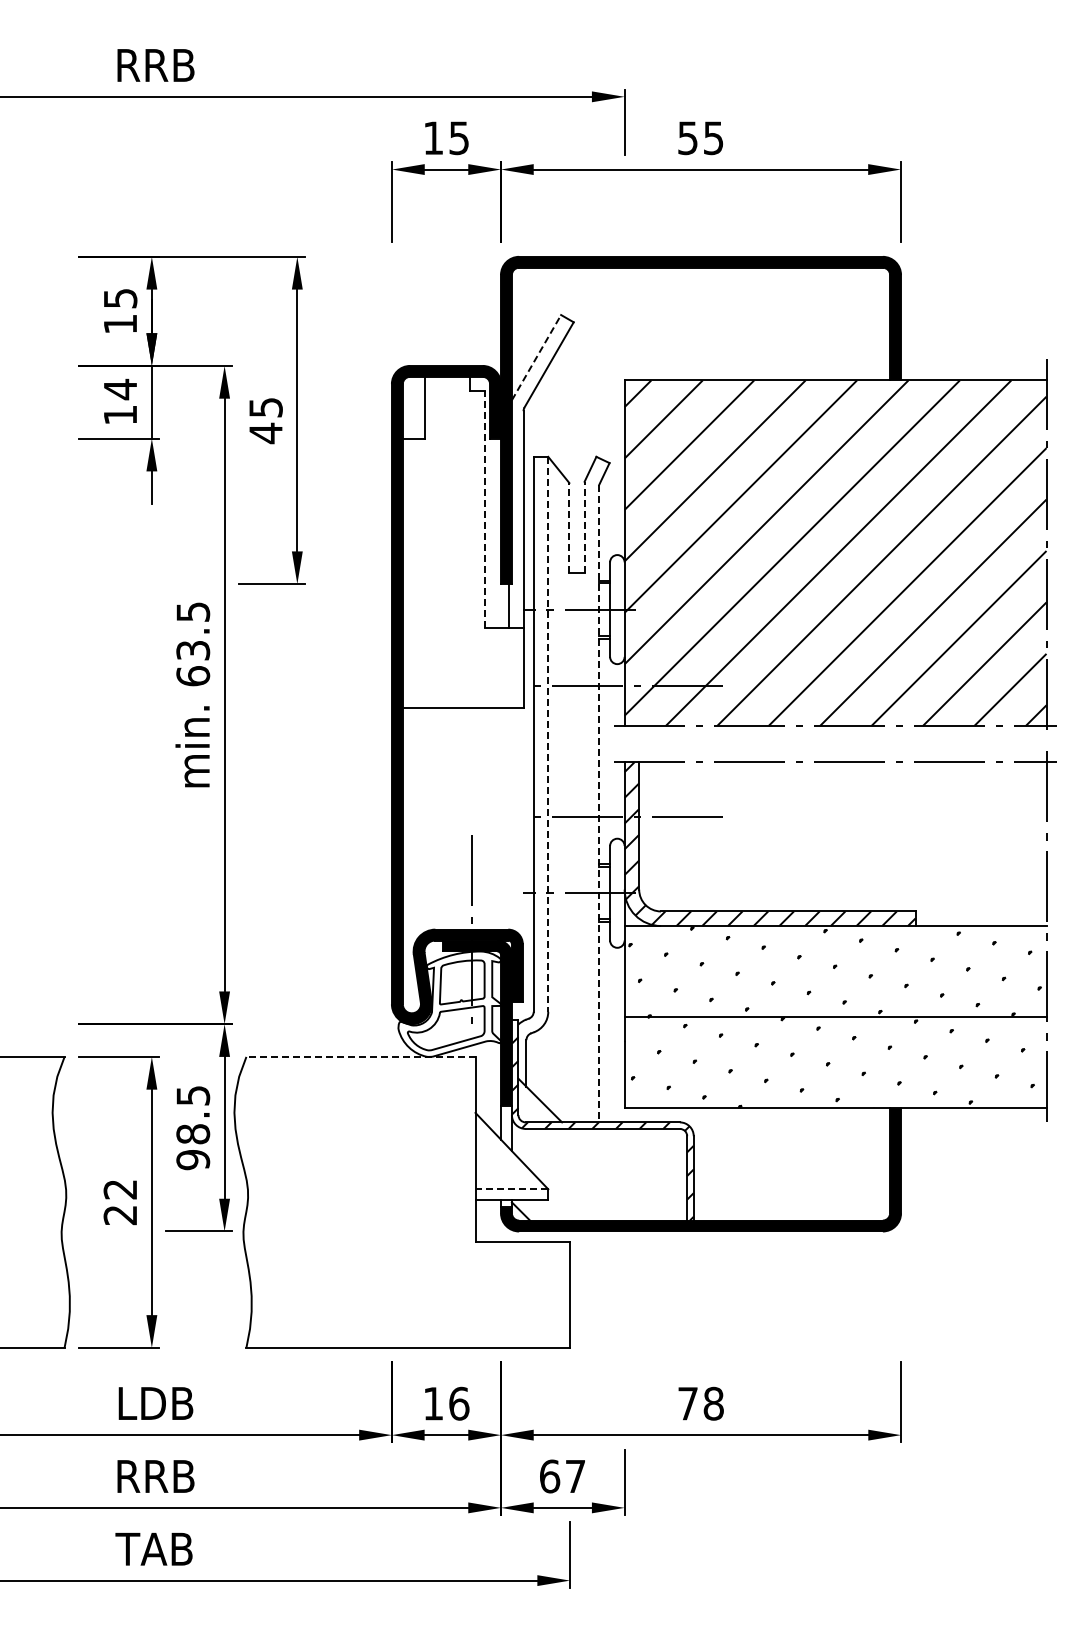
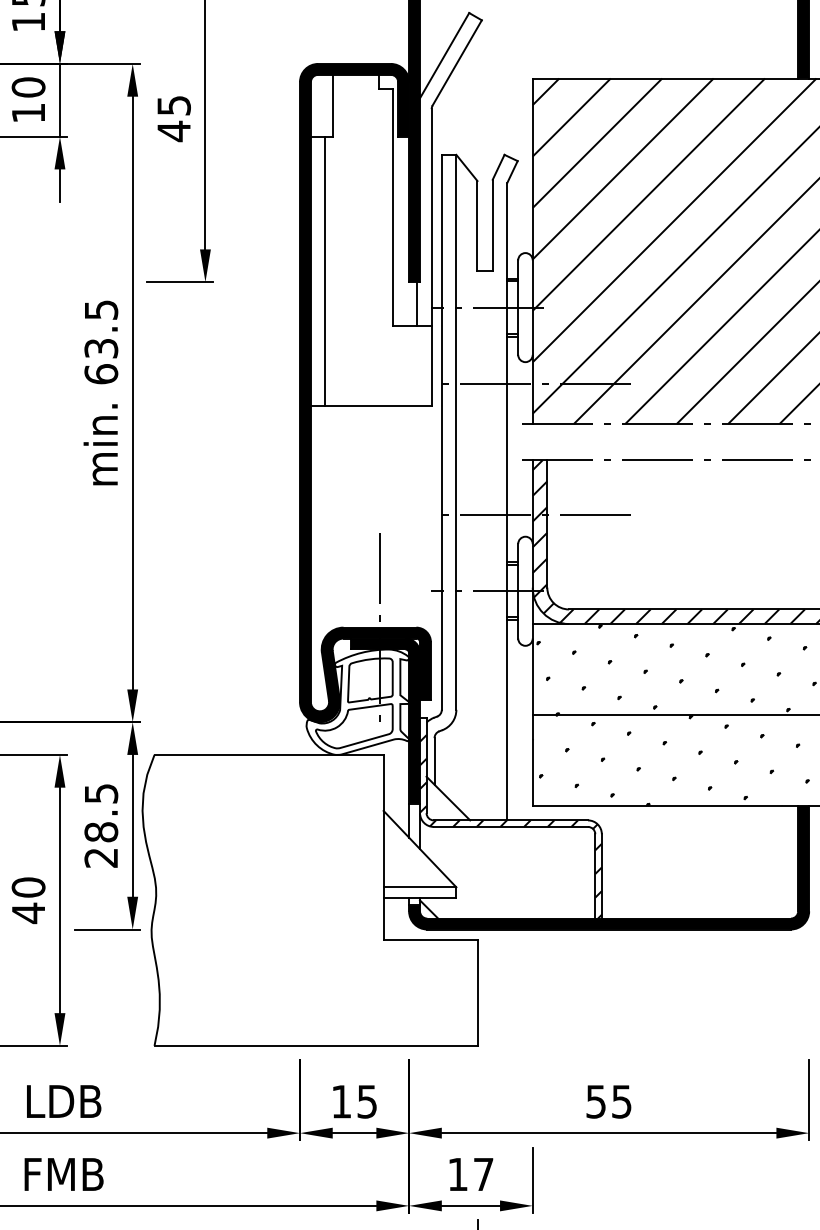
line: (536, 357) -> (444, 55), dashed -> solid
text: (120, 389) -> (28, 87), 14 -> 10
line: (484, 509) -> (392, 207), dashed -> solid
line: (569, 527) -> (477, 225), dashed -> solid
line: (584, 527) -> (492, 225), dashed -> solid
line: (417, 572) -> (325, 270), added
line: (548, 734) -> (456, 432), dashed -> solid
line: (599, 803) -> (507, 501), dashed -> solid
line: (360, 1056) -> (268, 754), dashed -> solid
text: (193, 1160) -> (101, 858), 98.5 -> 28.5
line: (511, 1189) -> (419, 887), dashed -> solid
text: (120, 1202) -> (28, 900), 22 -> 40
text: (459, 1403) -> (367, 1101), 16 -> 15
text: (700, 1403) -> (608, 1101), 78 -> 55
text: (155, 1476) -> (63, 1174), RRB -> FMB
text: (550, 1476) -> (458, 1174), 67 -> 17

